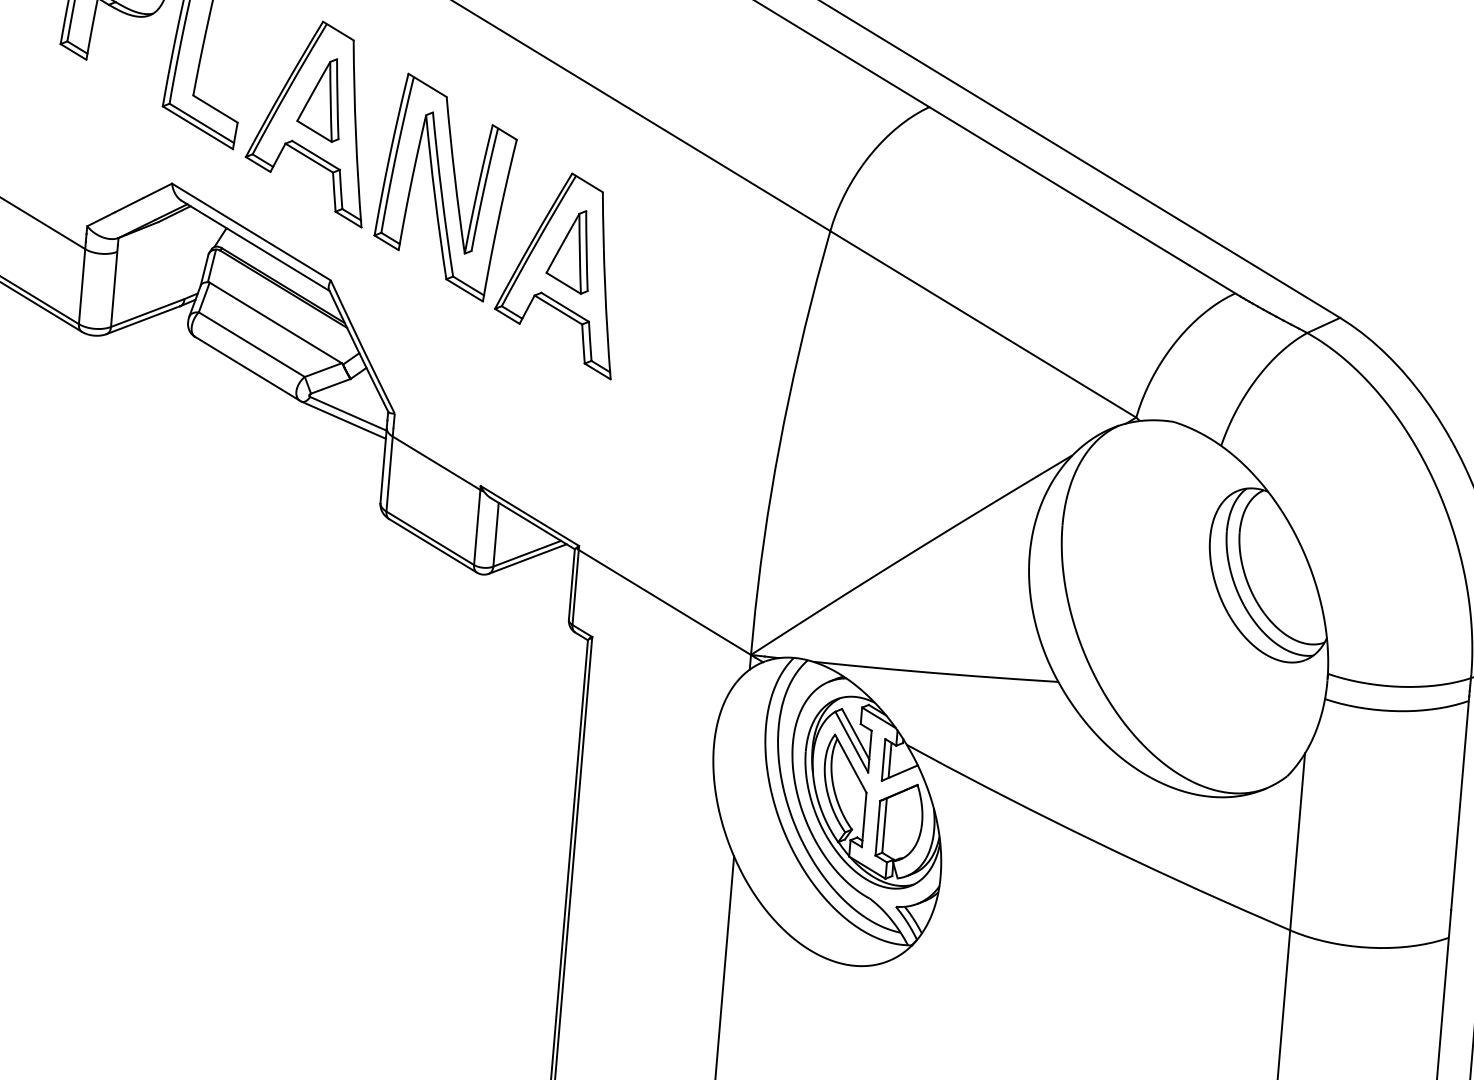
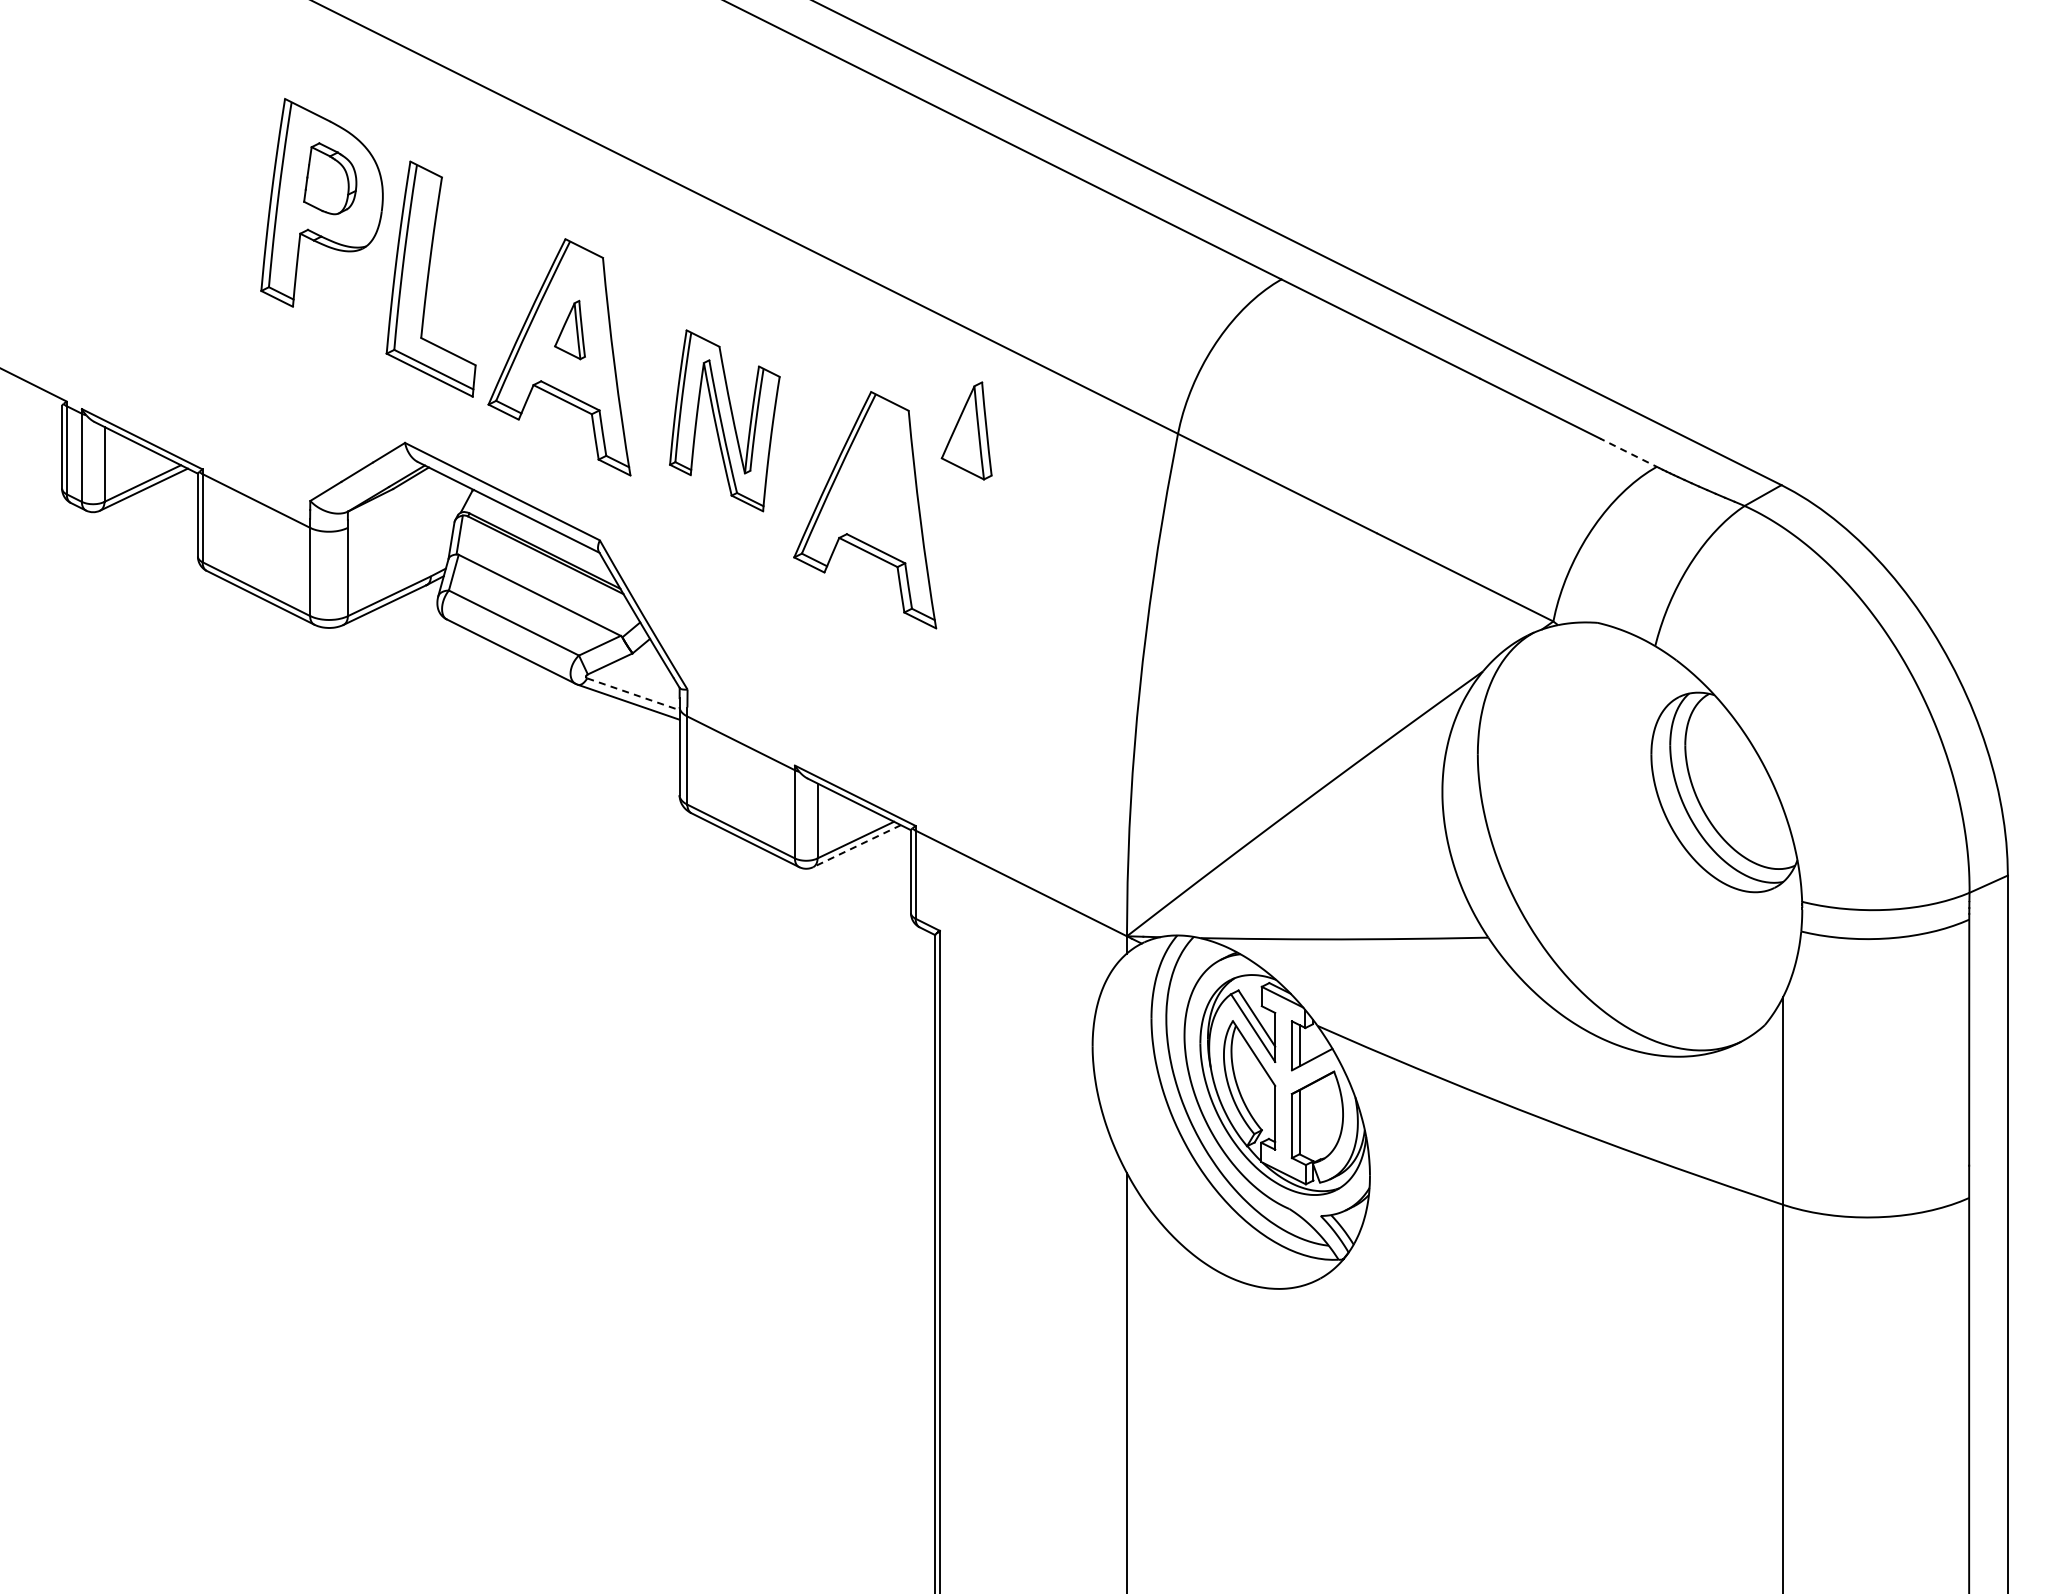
part: (320, 98) -> (569, 329), size x0.6
part: (445, 187) -> (724, 420), size x0.7
part: (569, 250) -> (966, 430), moved
line: (1213, 280) -> (1629, 453), solid -> dashed
line: (348, 414) -> (633, 694), solid -> dashed
line: (528, 559) -> (857, 846), solid -> dashed

